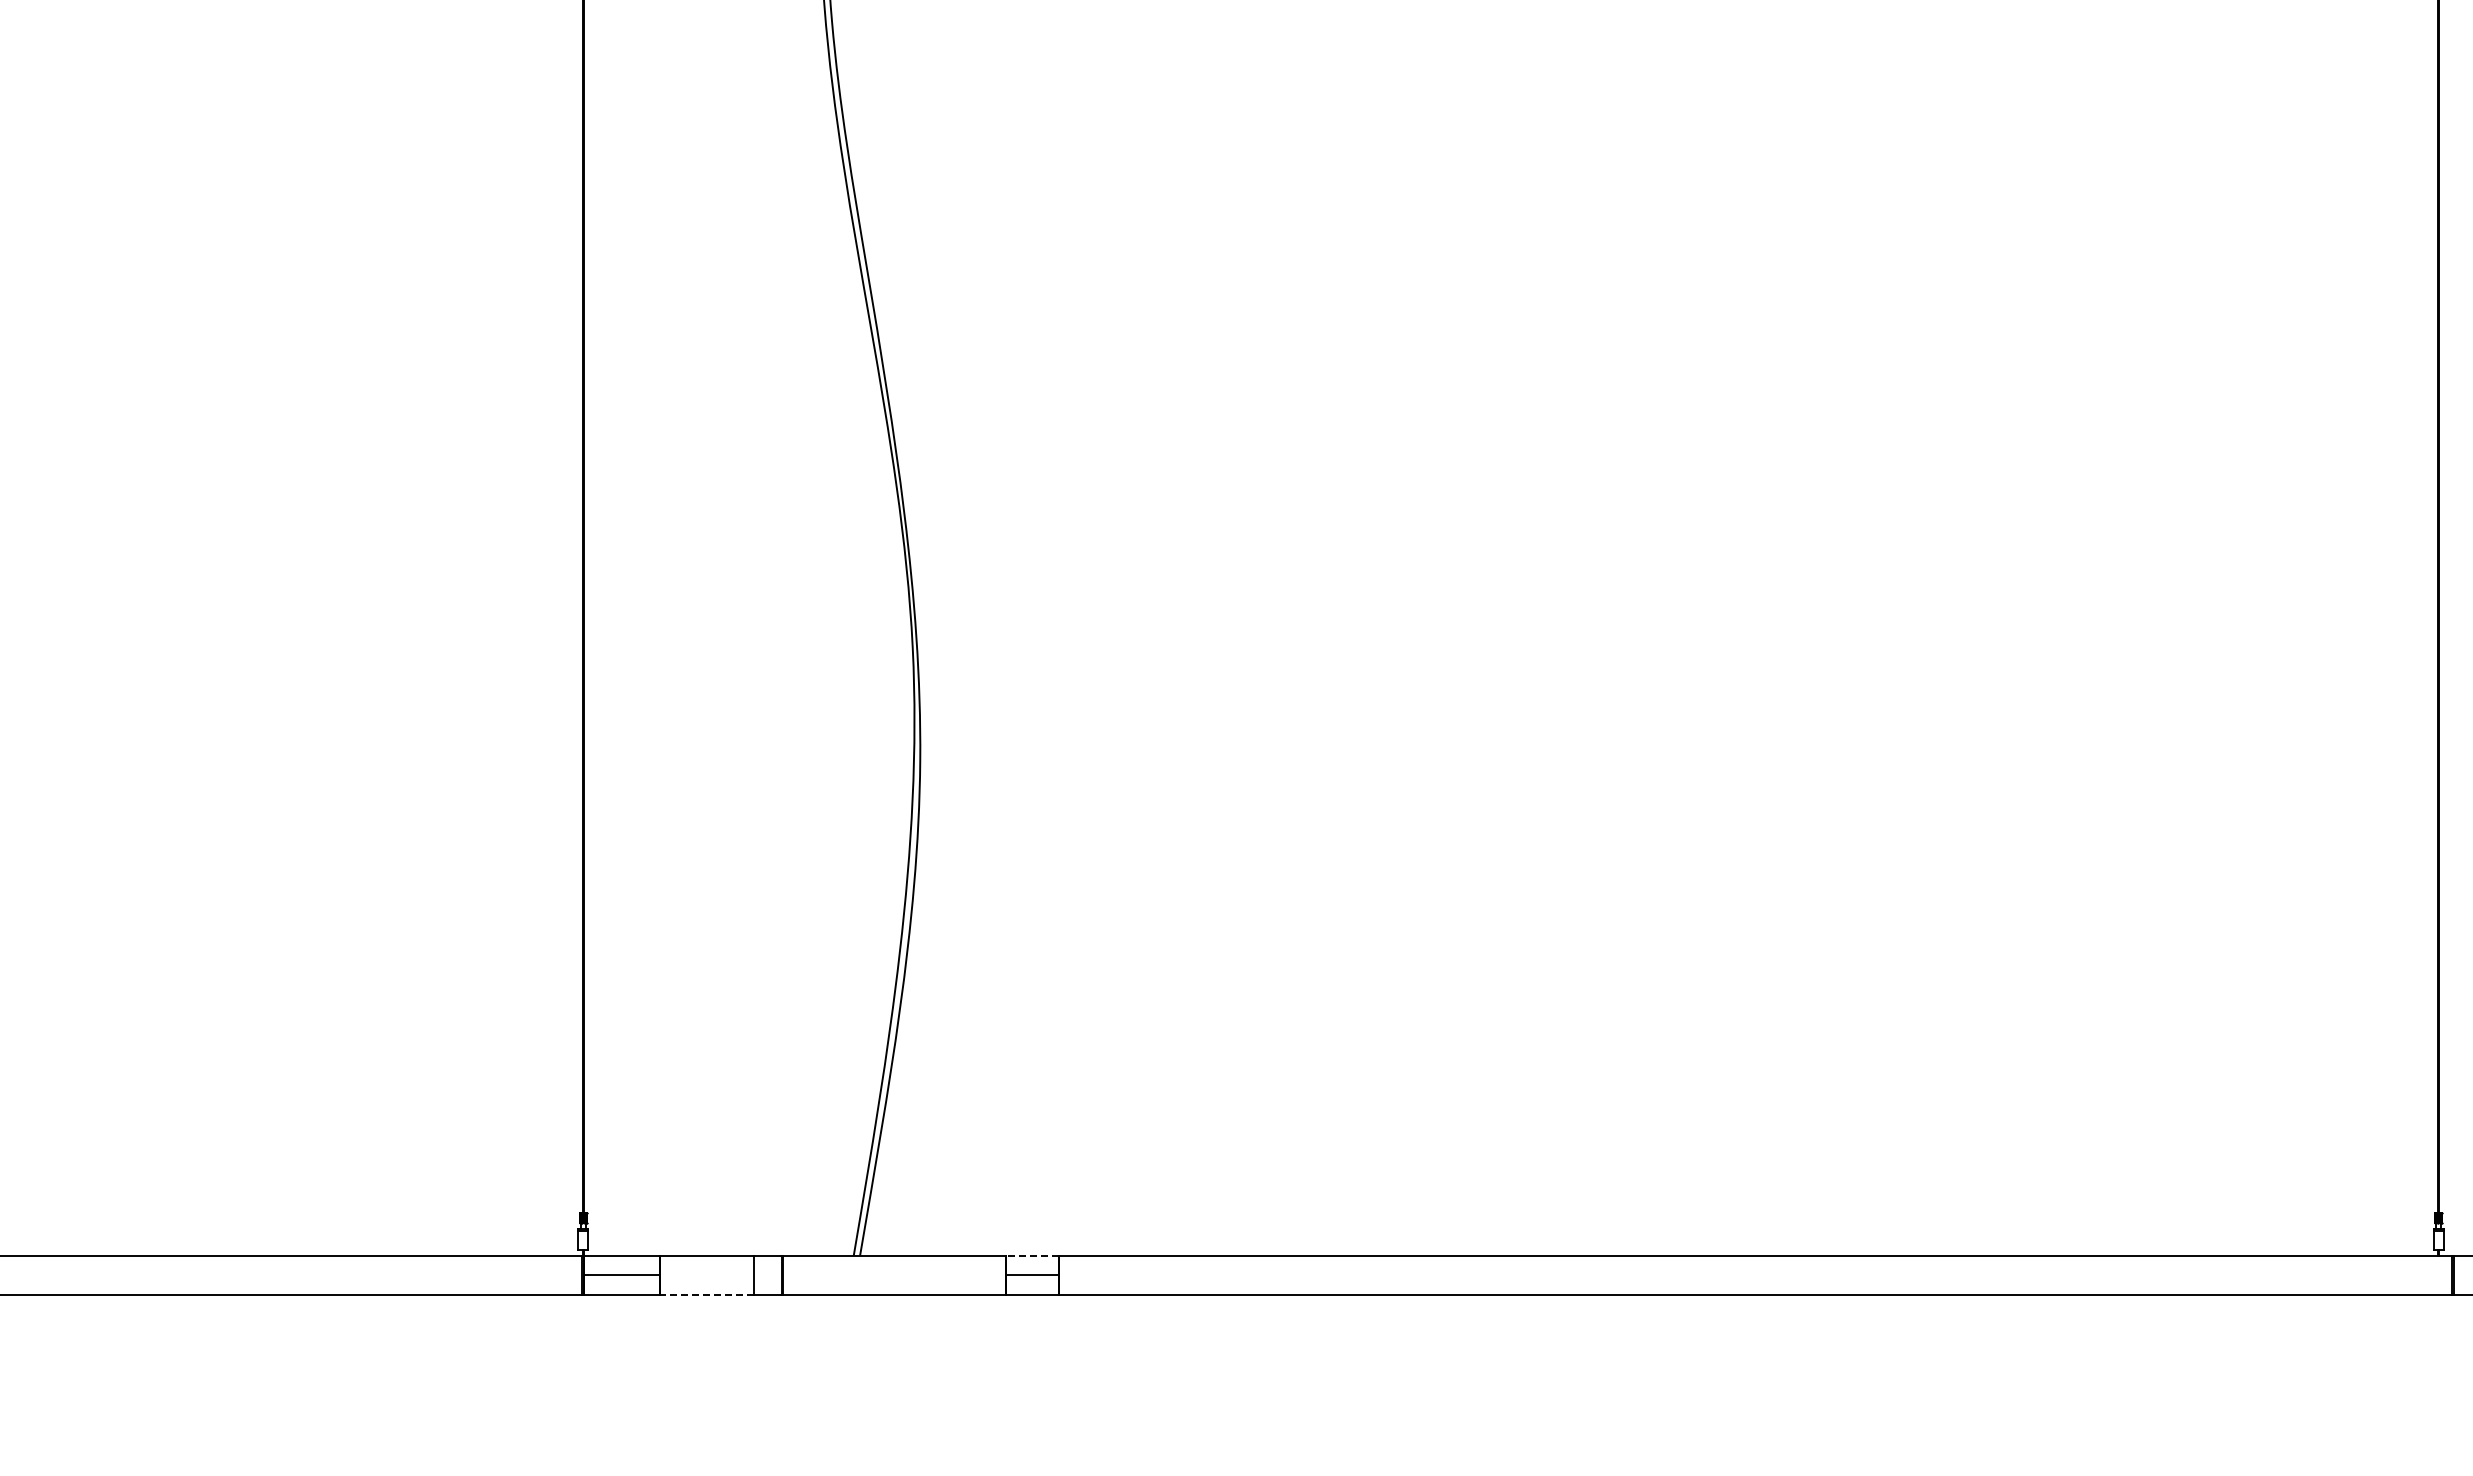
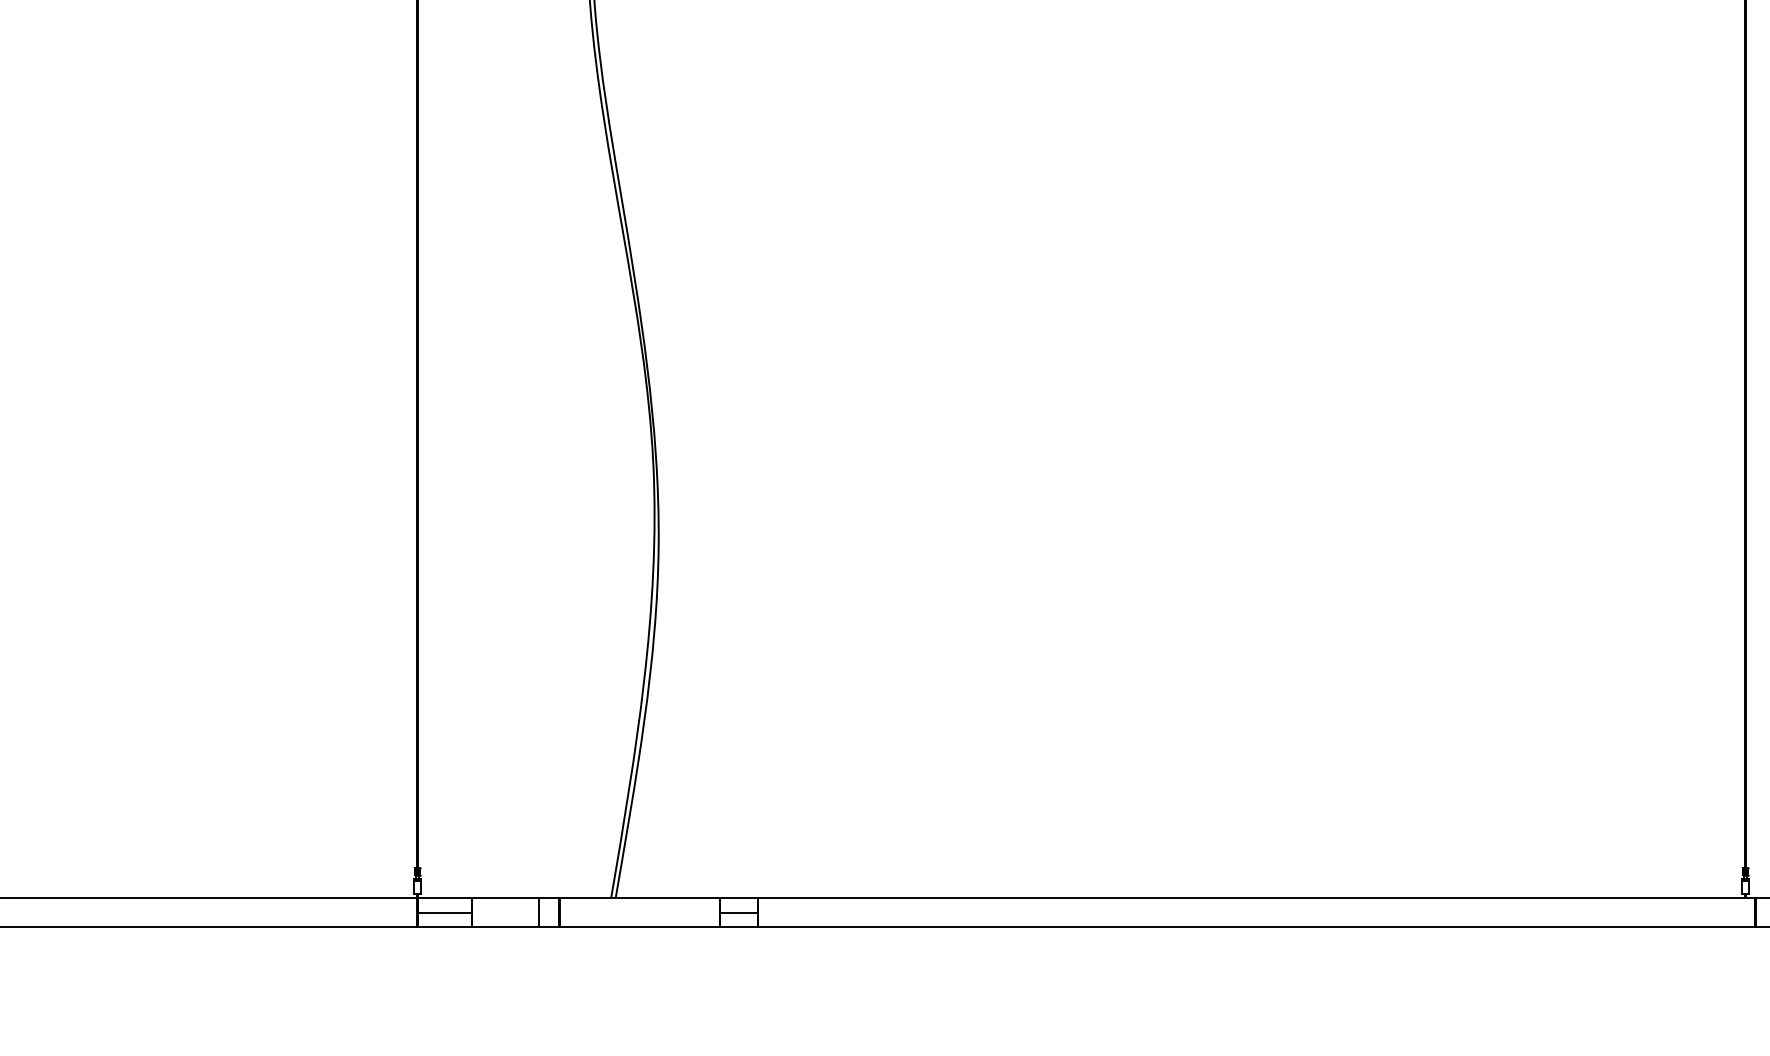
line: (1032, 1255) -> (739, 898), dashed -> solid
line: (706, 1295) -> (505, 926), dashed -> solid

